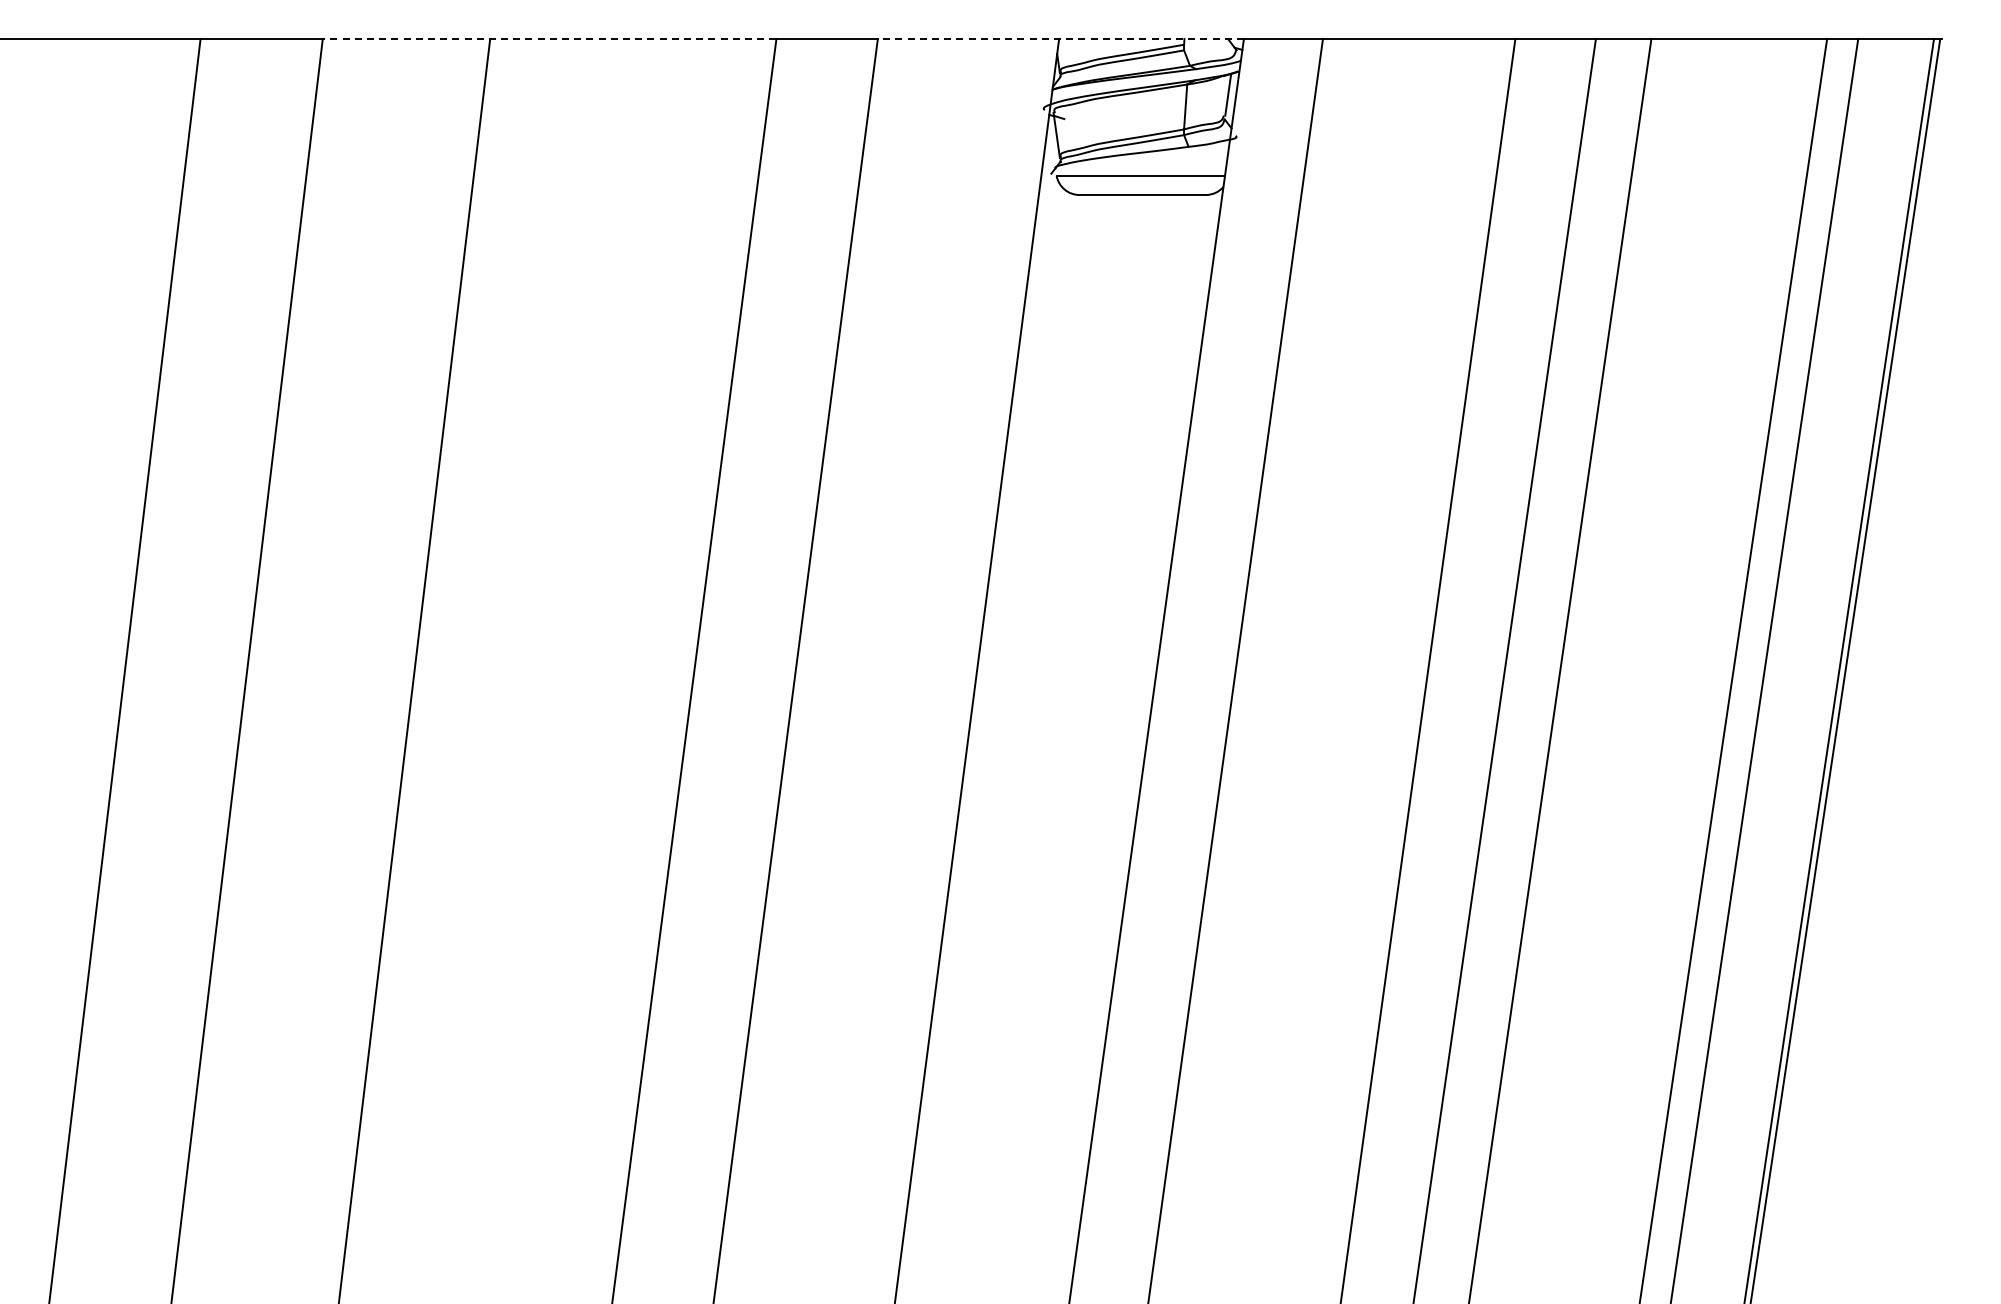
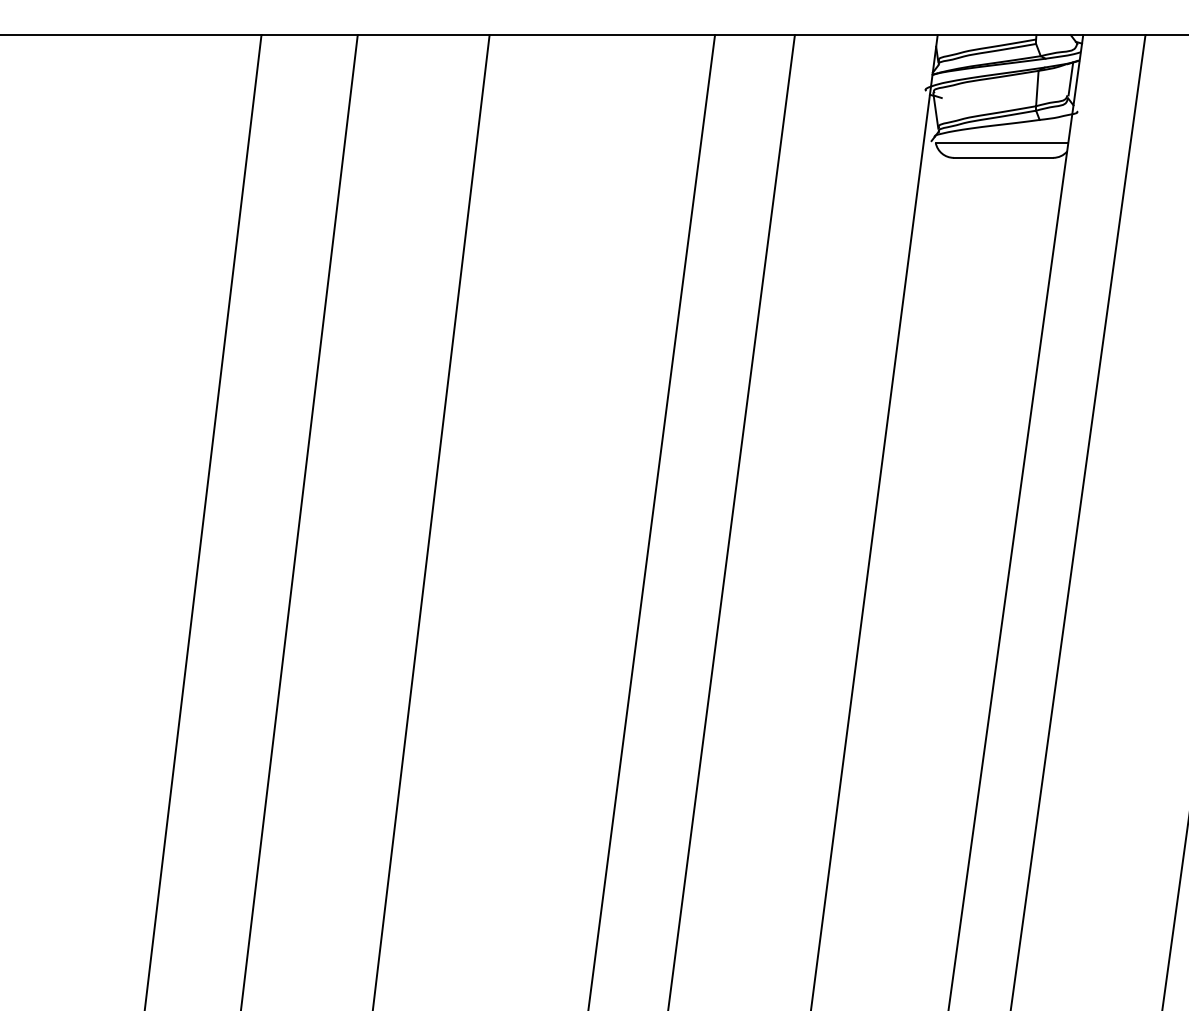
line: (549, 39) -> (536, 35), dashed -> solid
line: (1060, 39) -> (938, 35), dashed -> solid

